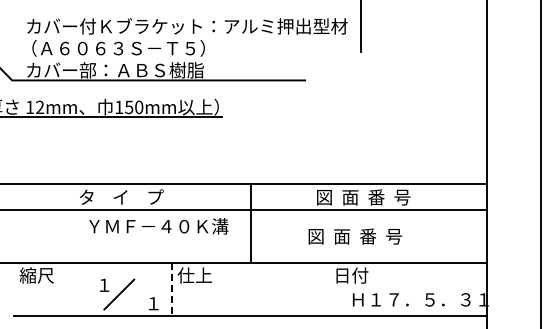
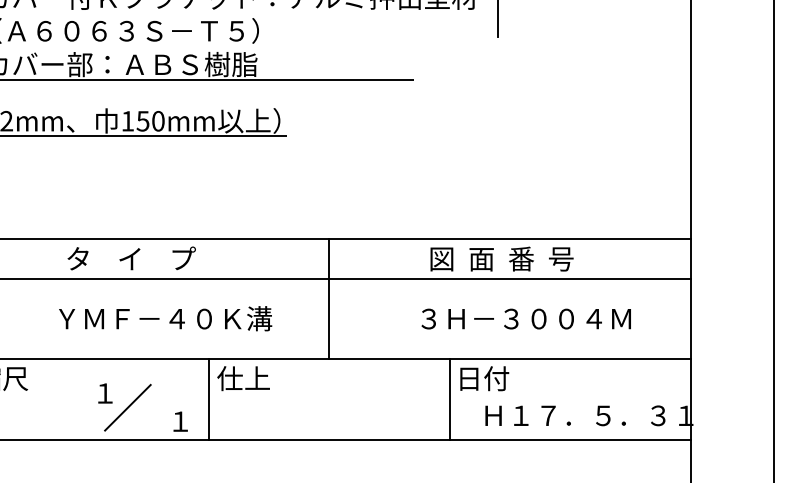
text: (158, 226) -> (164, 318), moved
text: (377, 236) -> (523, 318), 図  面  番  号 -> ３Ｈ－３００４Ｍ
line: (171, 289) -> (207, 399), dashed -> solid
line: (329, 289) -> (449, 399), added

